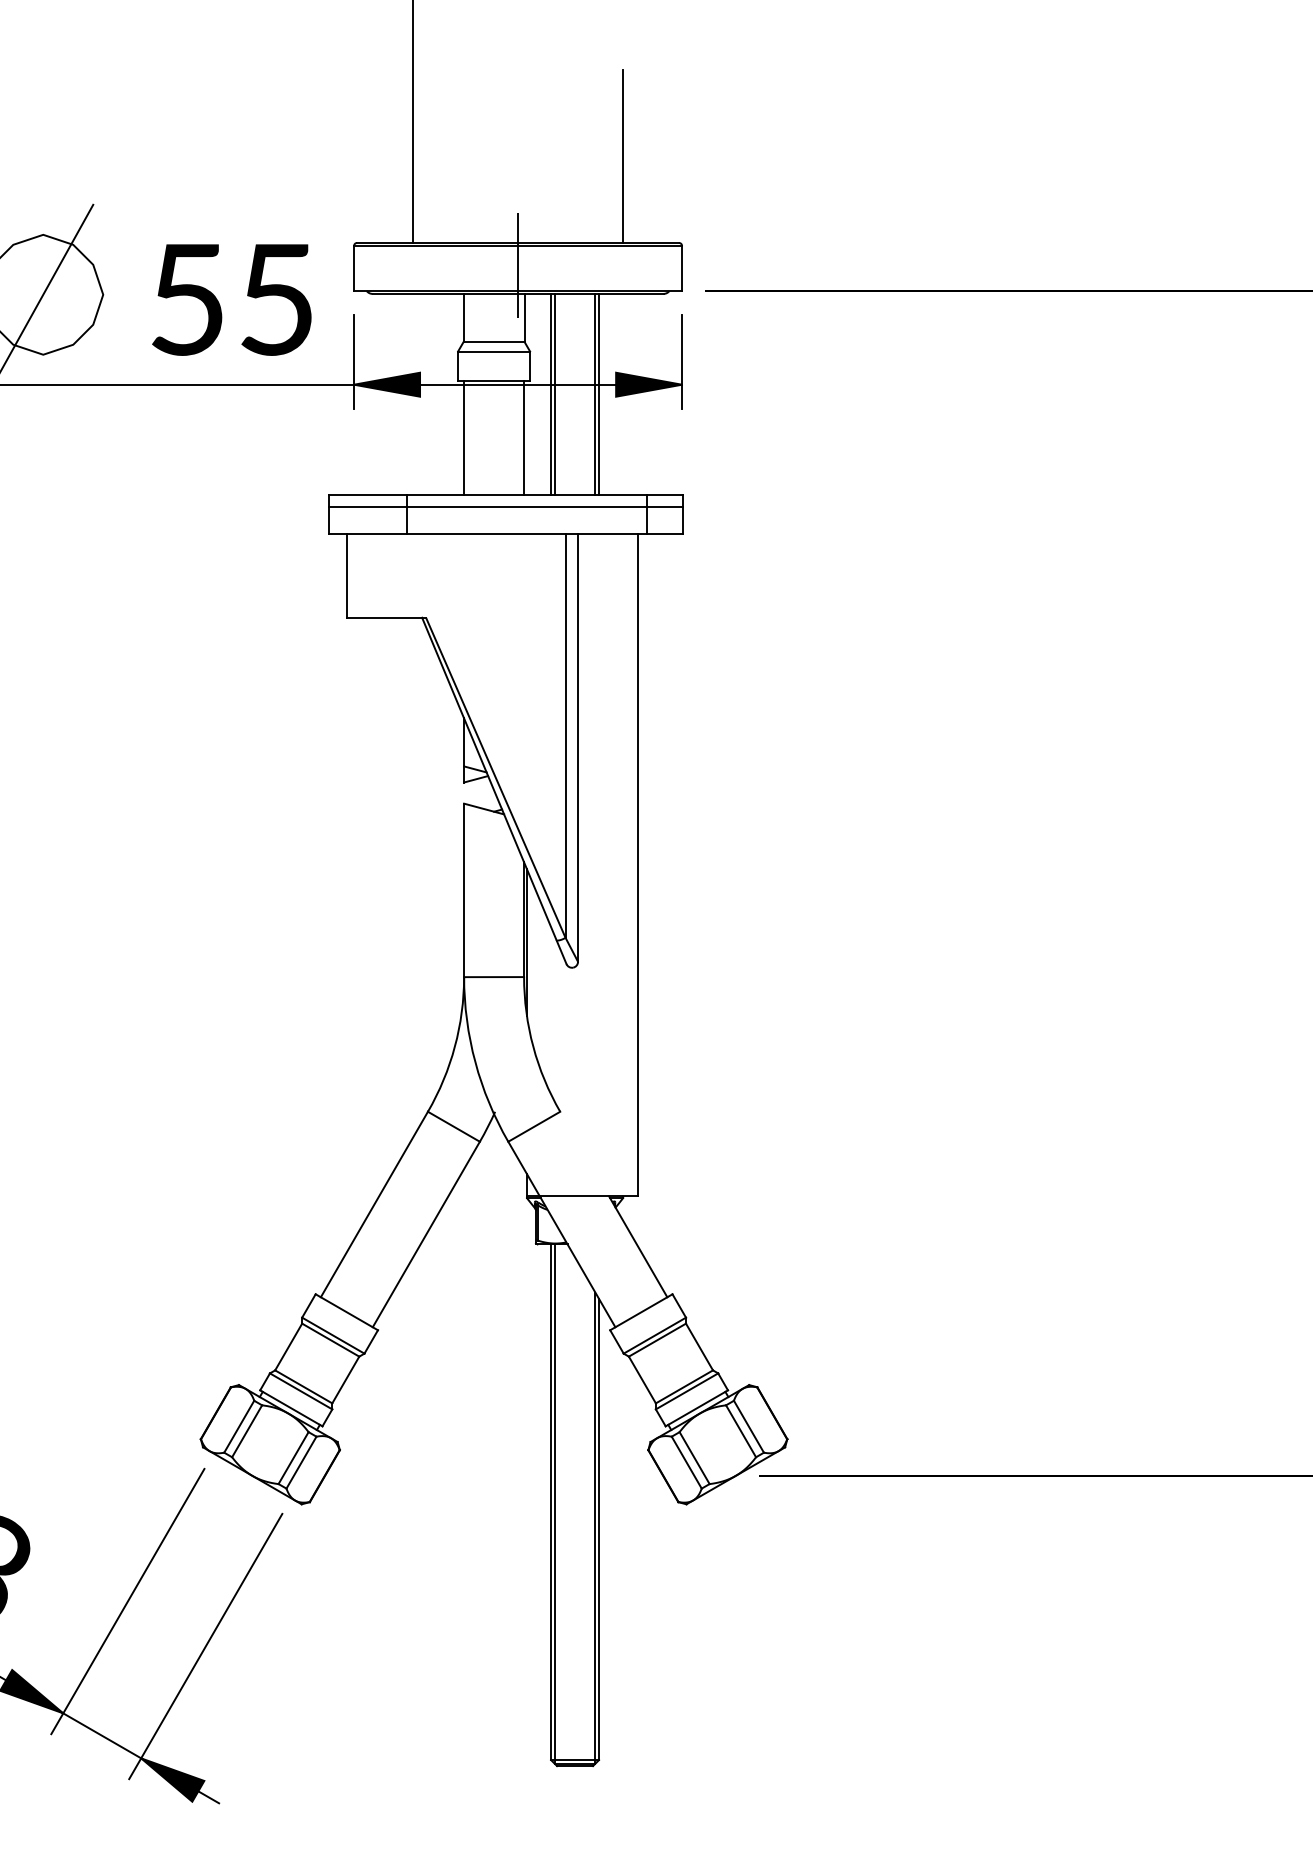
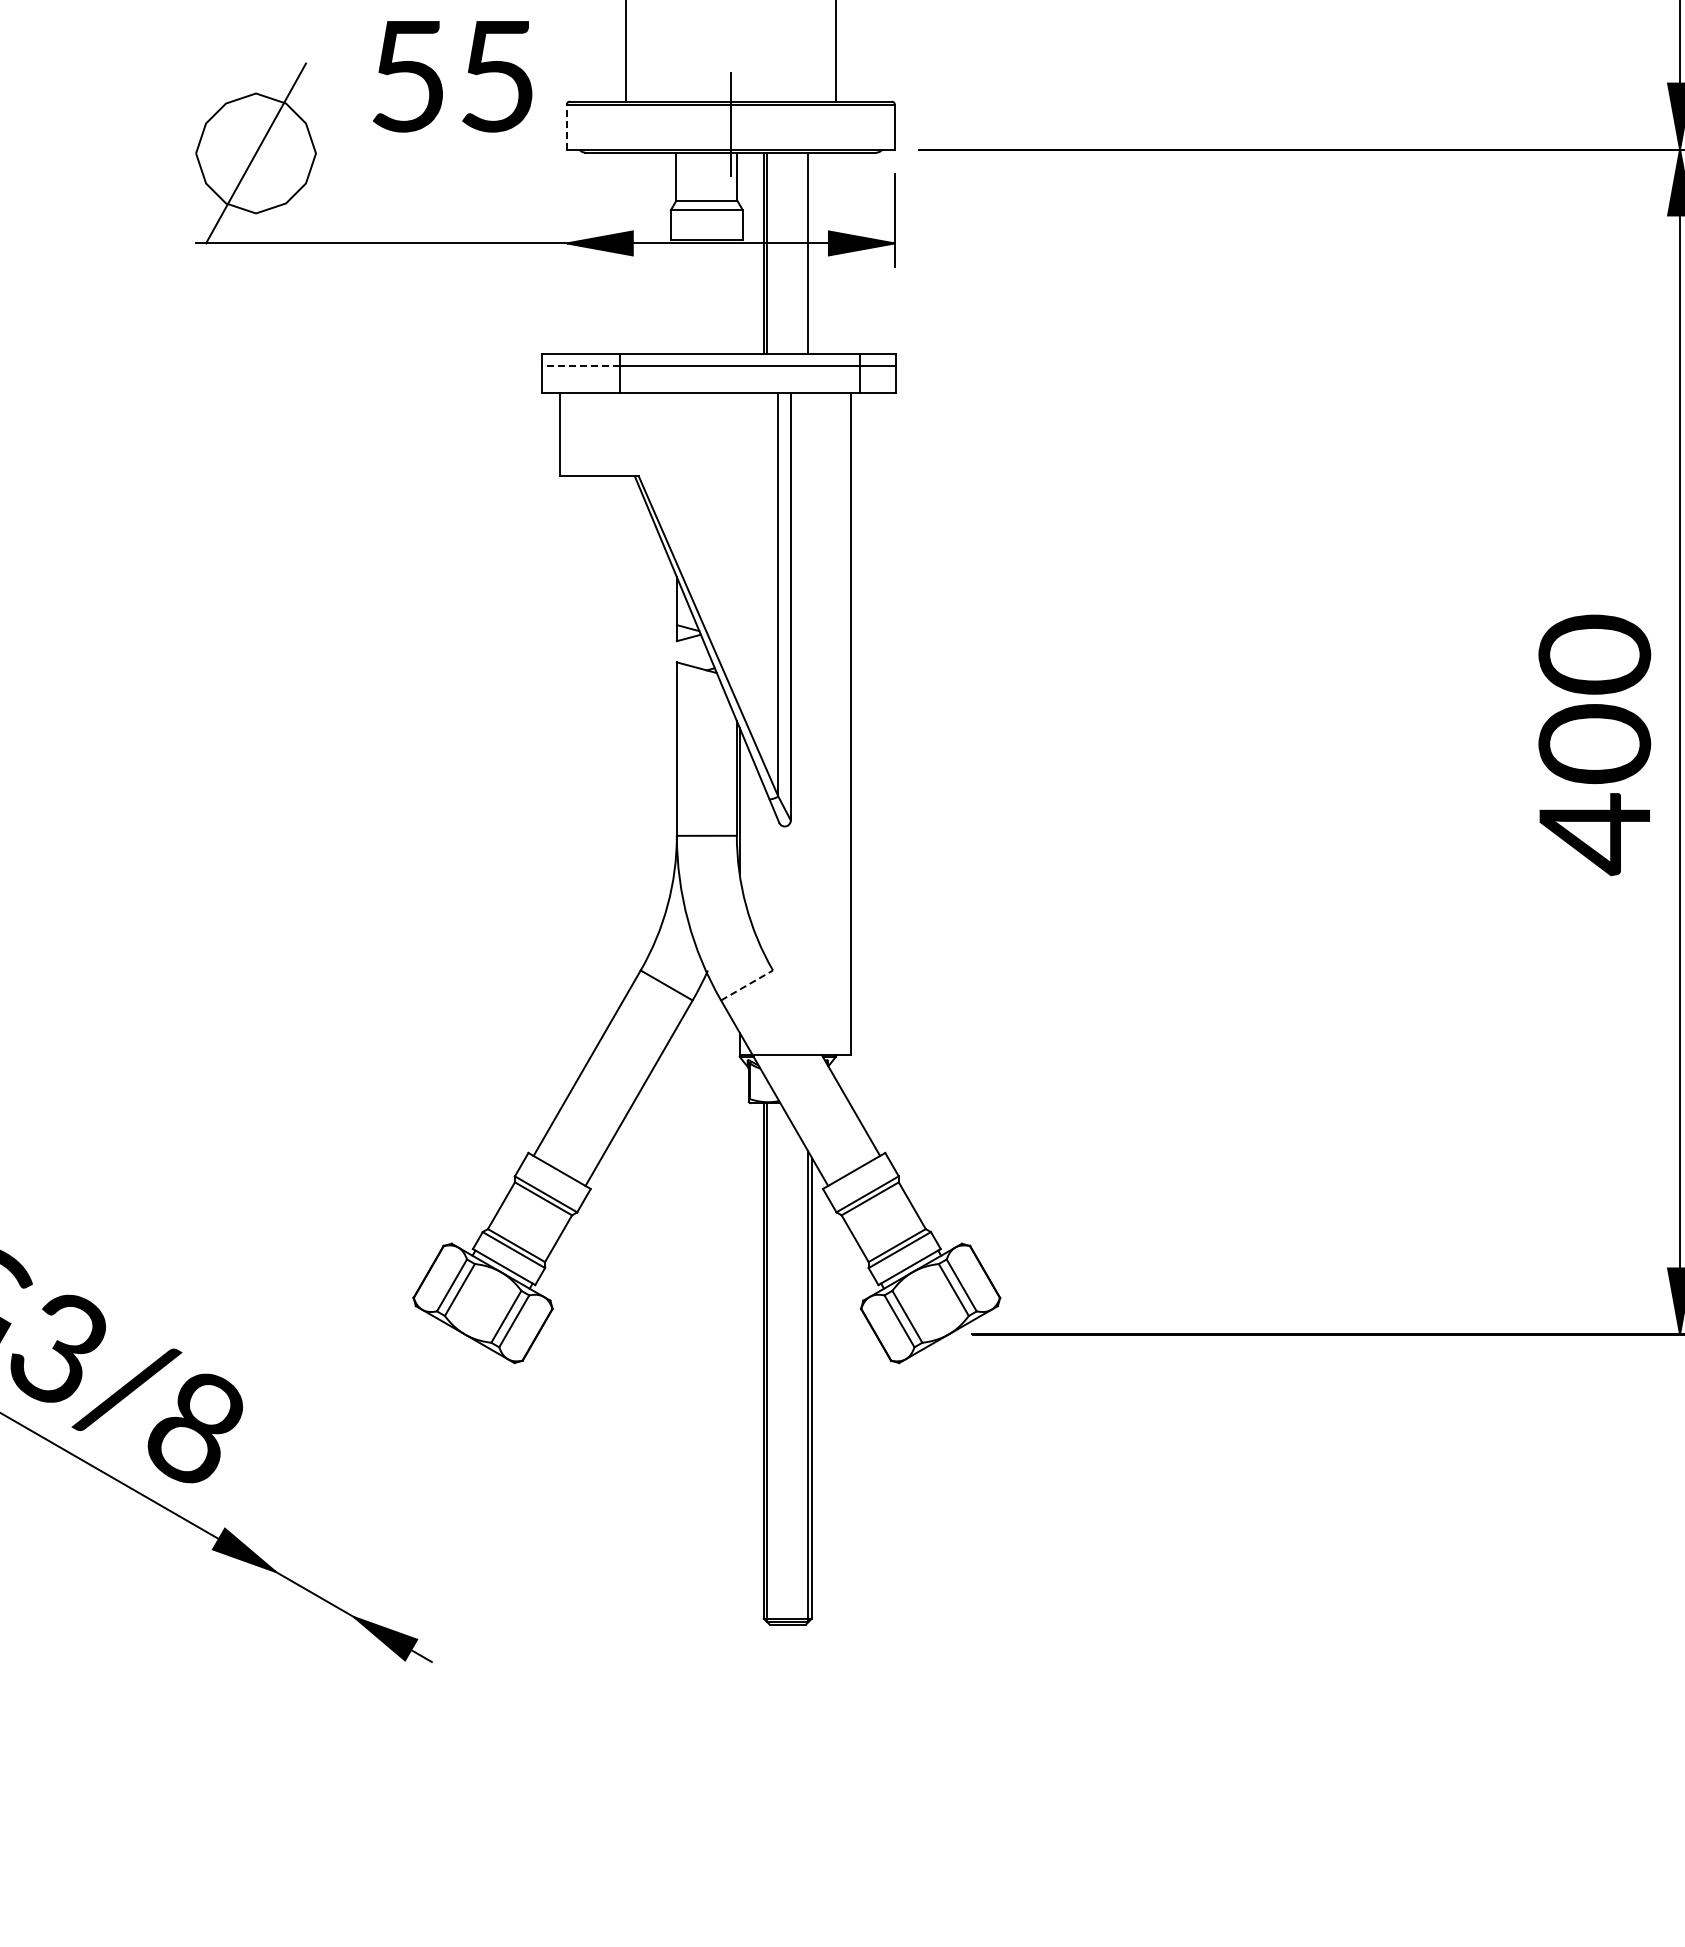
line: (353, 267) -> (566, 126), solid -> dashed
text: (231, 299) -> (452, 76), moved
line: (353, 361) -> (566, 220), removed
line: (598, 393) -> (811, 252), removed
line: (463, 437) -> (676, 296), removed
line: (523, 437) -> (736, 296), removed
line: (367, 506) -> (580, 365), solid -> dashed
line: (534, 1126) -> (747, 985), solid -> dashed
line: (127, 1600) -> (340, 1459), removed
line: (205, 1645) -> (418, 1504), removed

